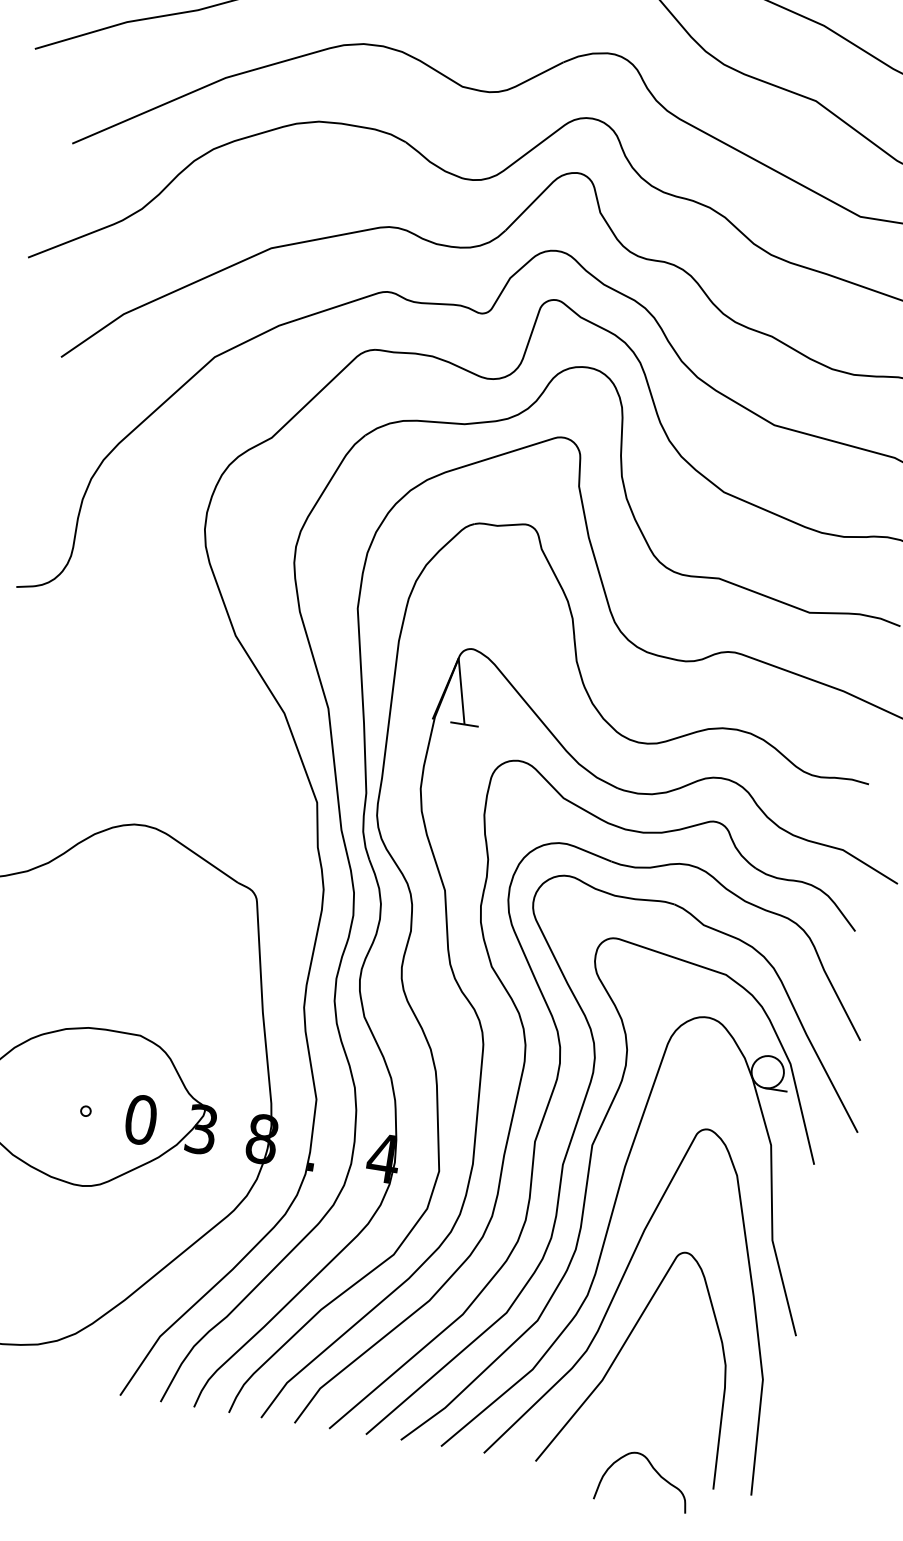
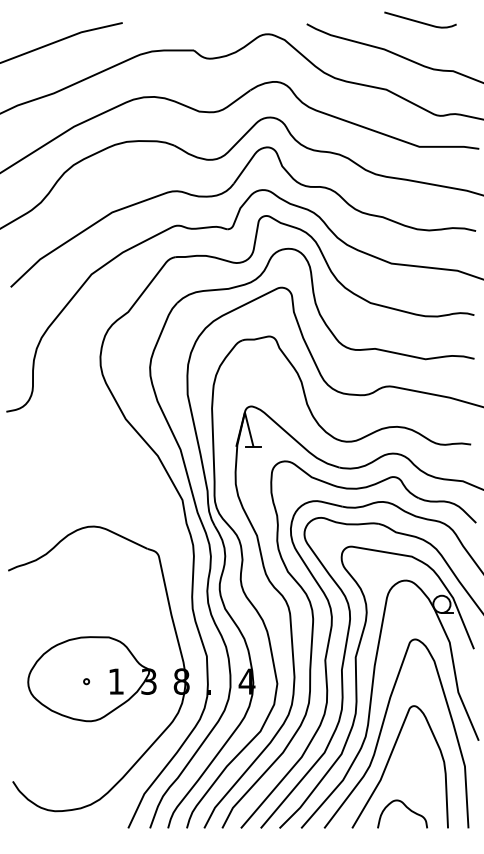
text: (141, 1119) -> (116, 681), 0 -> 1
curve: (652, 1470) -> (406, 808), moved

